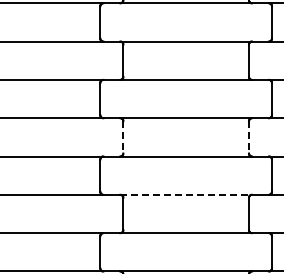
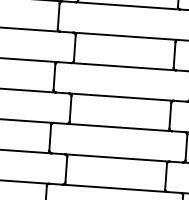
line: (123, 137) -> (70, 108), dashed -> solid
line: (248, 137) -> (169, 115), dashed -> solid
line: (186, 194) -> (117, 157), dashed -> solid

